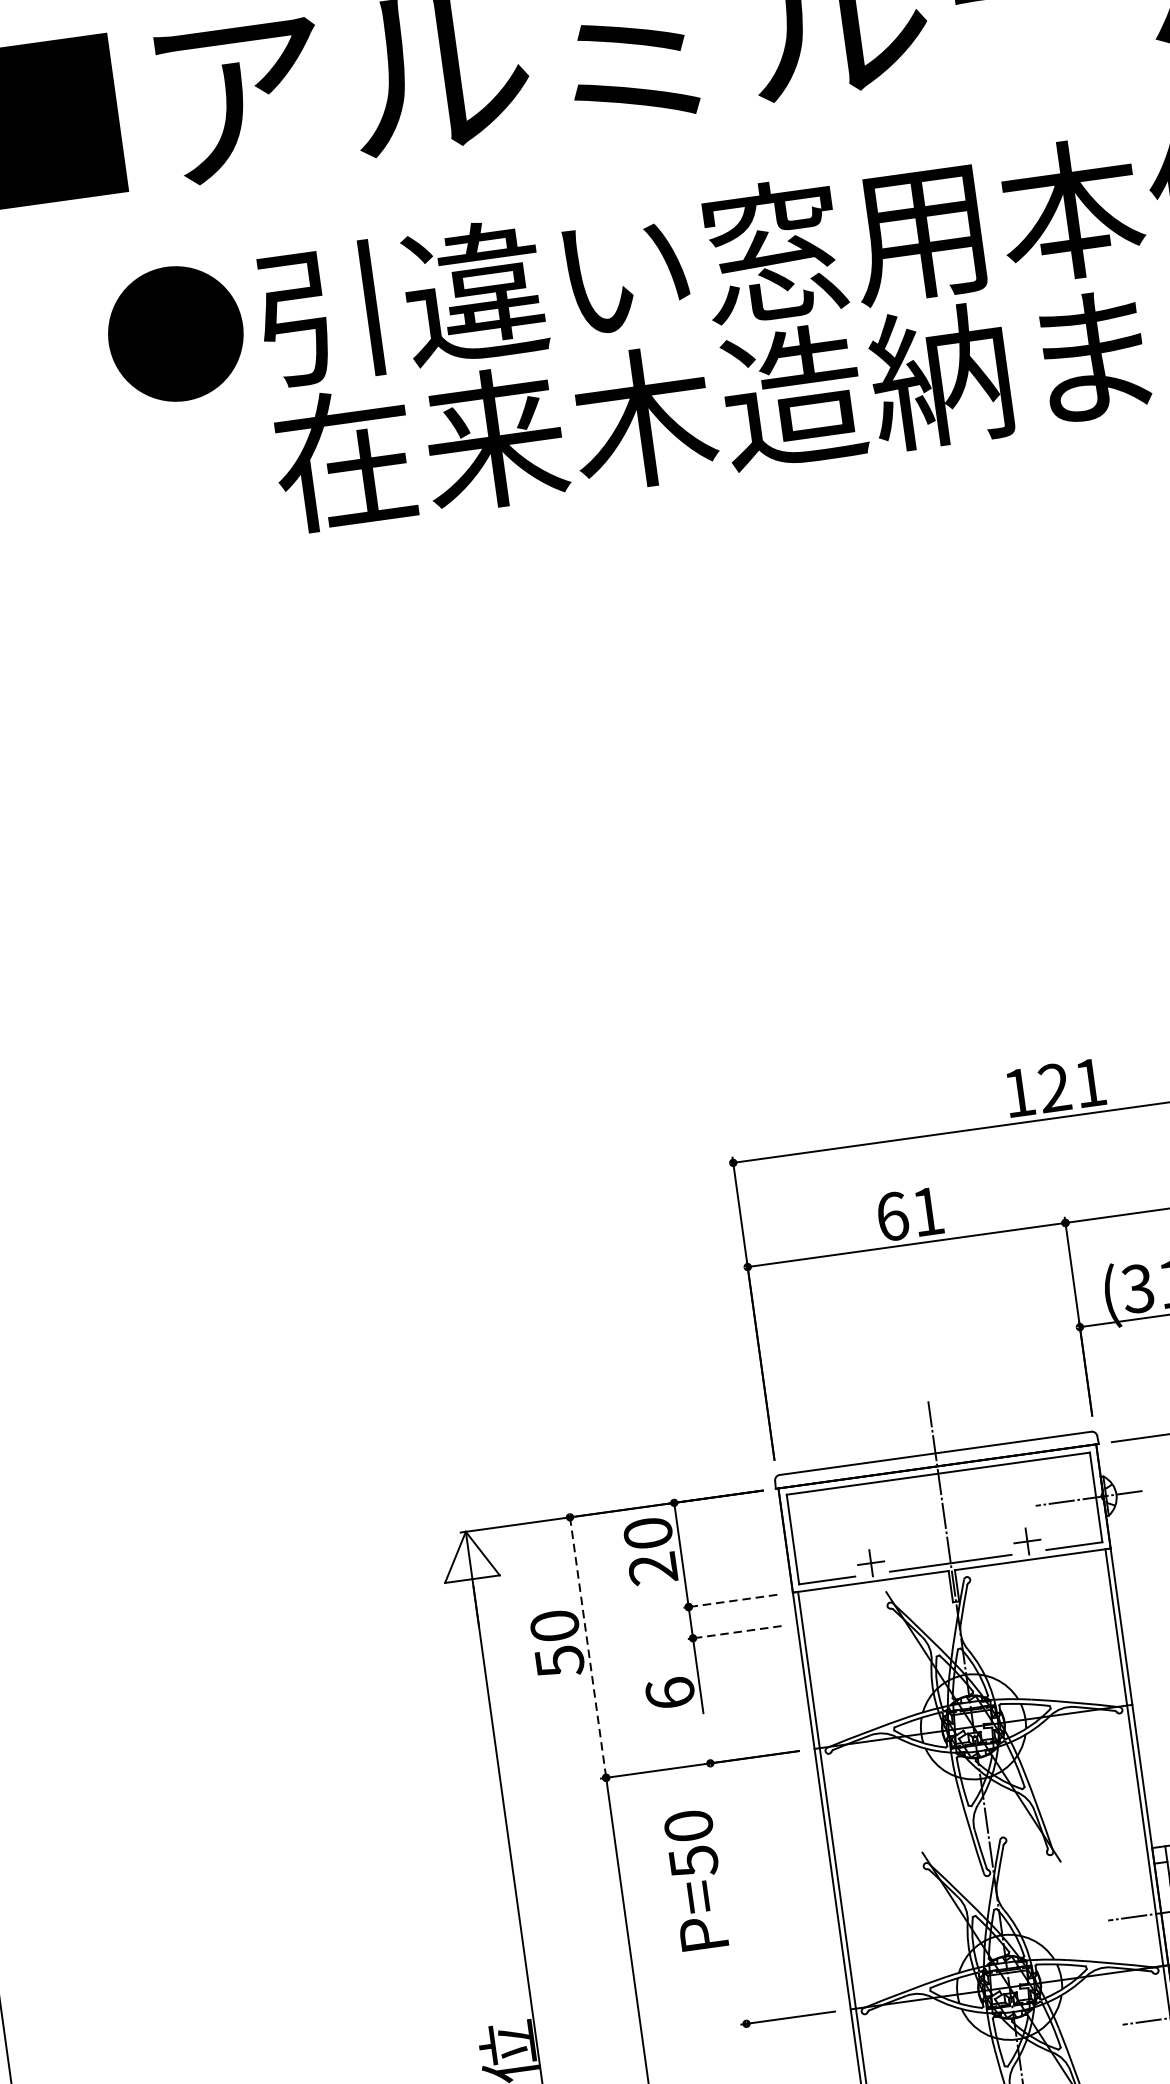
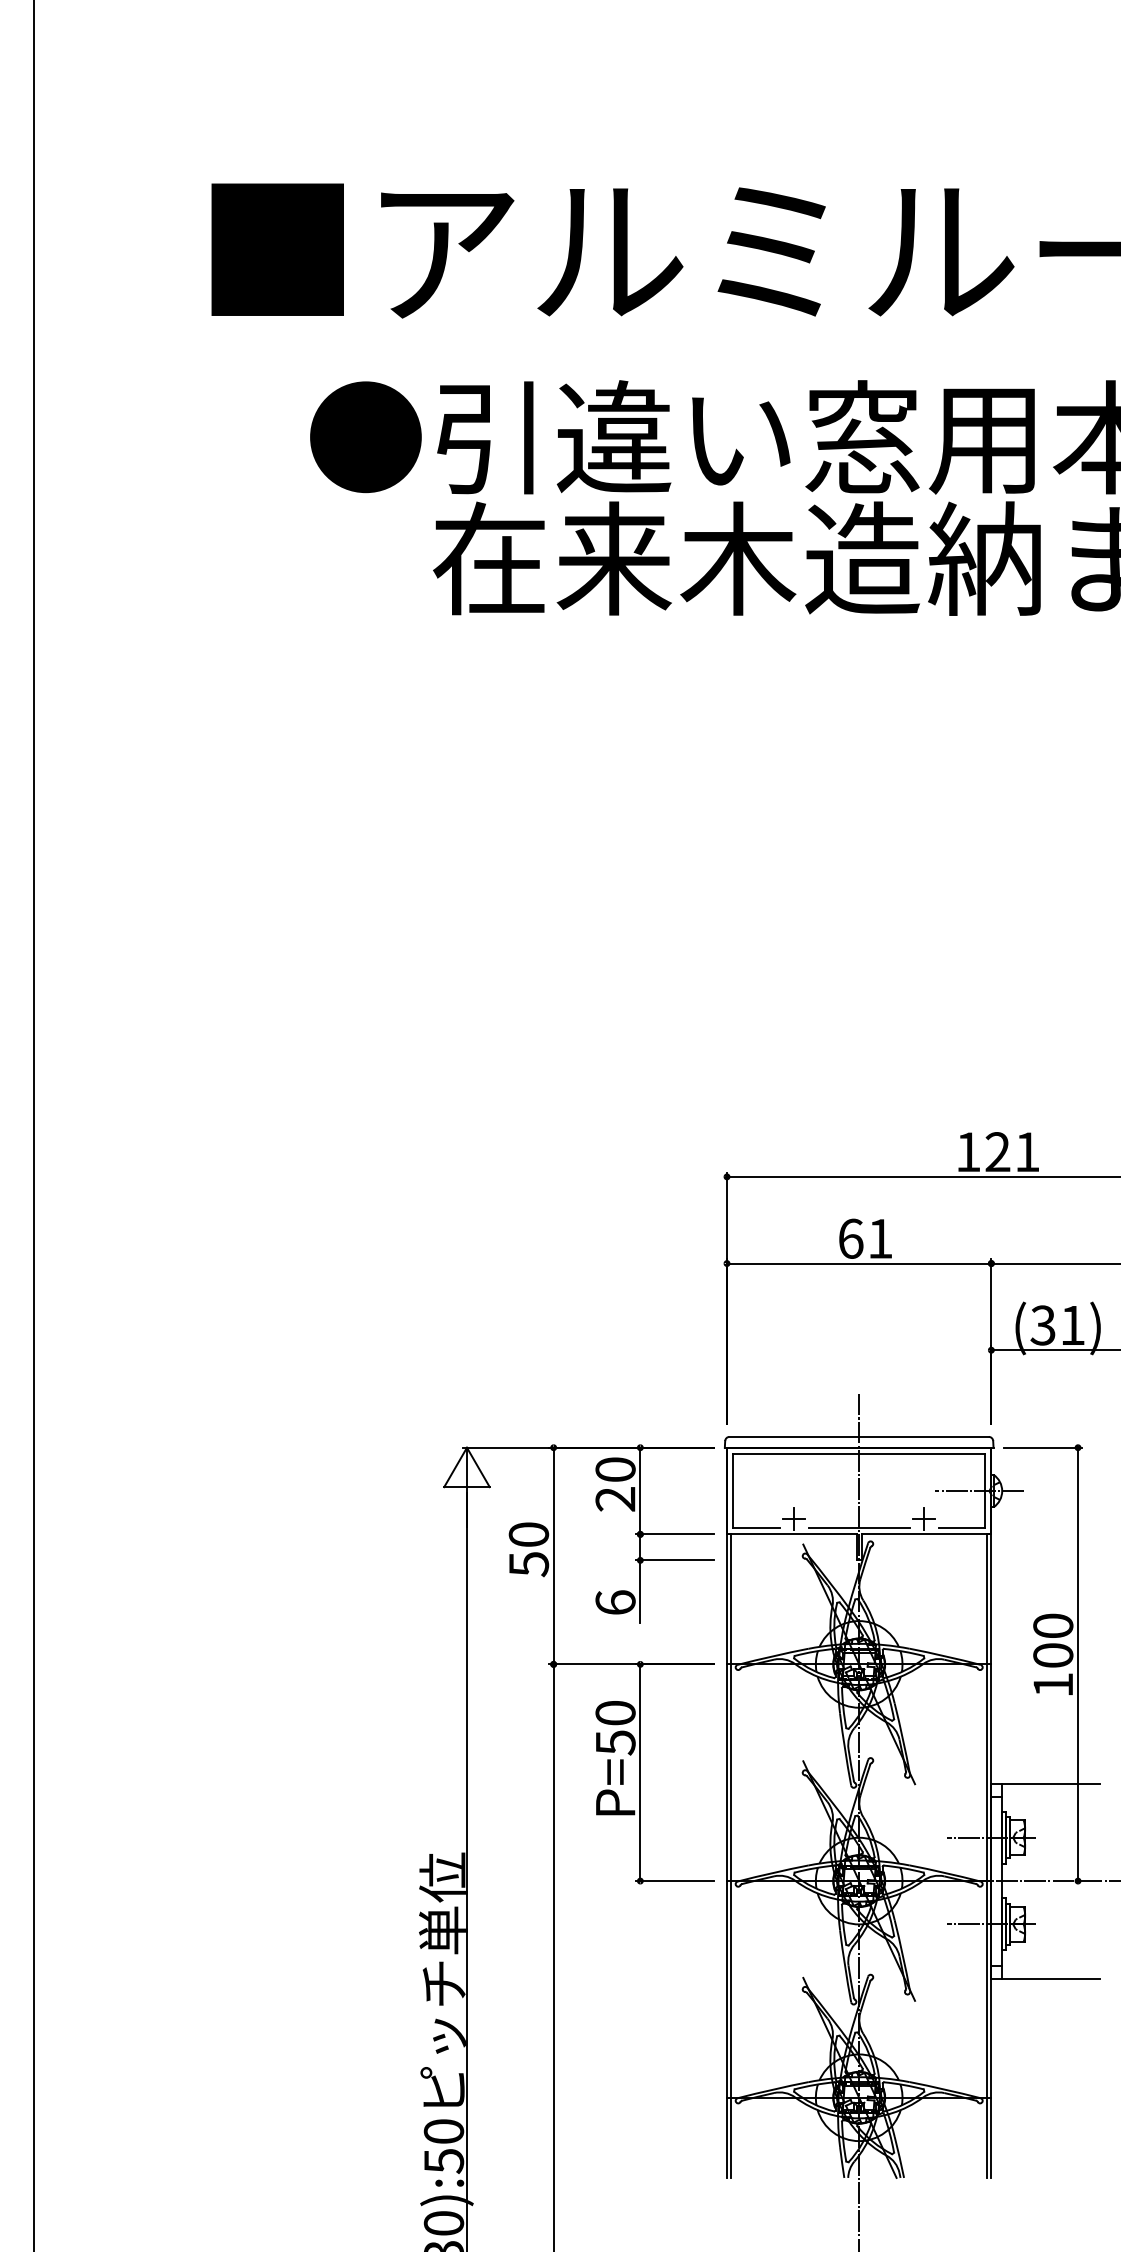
line: (729, 1601) -> (674, 1534), dashed -> solid
line: (734, 1632) -> (674, 1560), dashed -> solid
line: (587, 1648) -> (553, 1556), dashed -> solid
line: (728, 1893) -> (640, 1772), added

